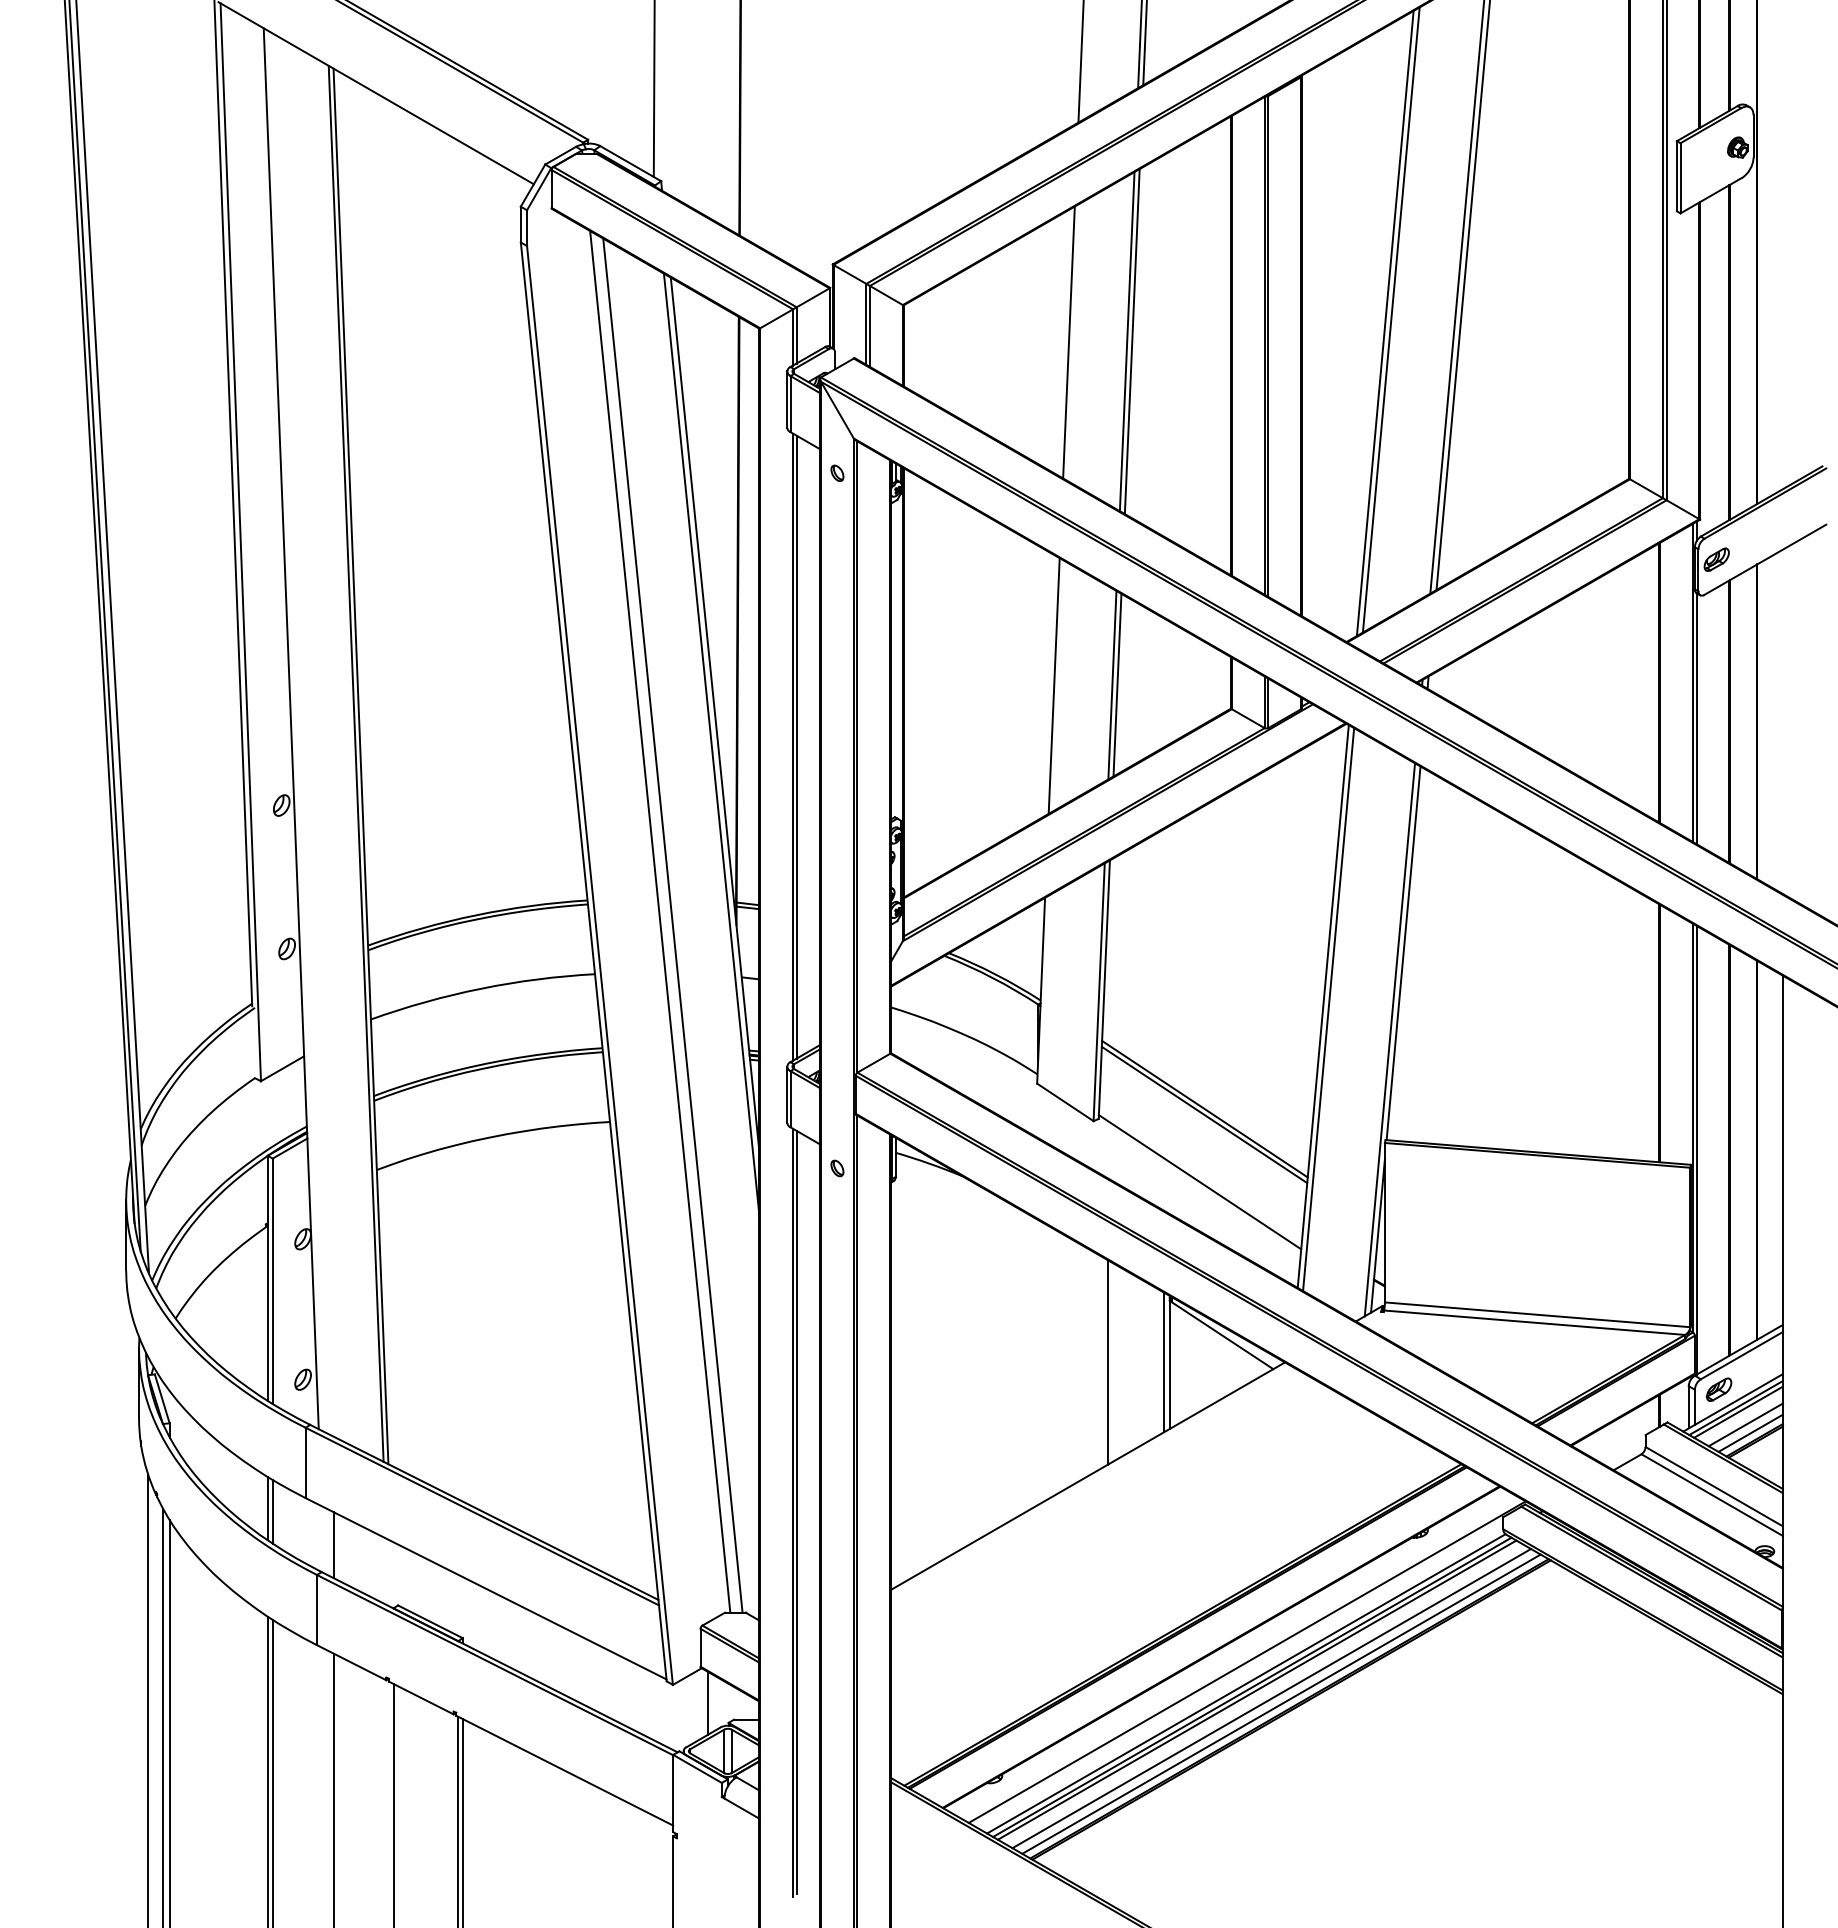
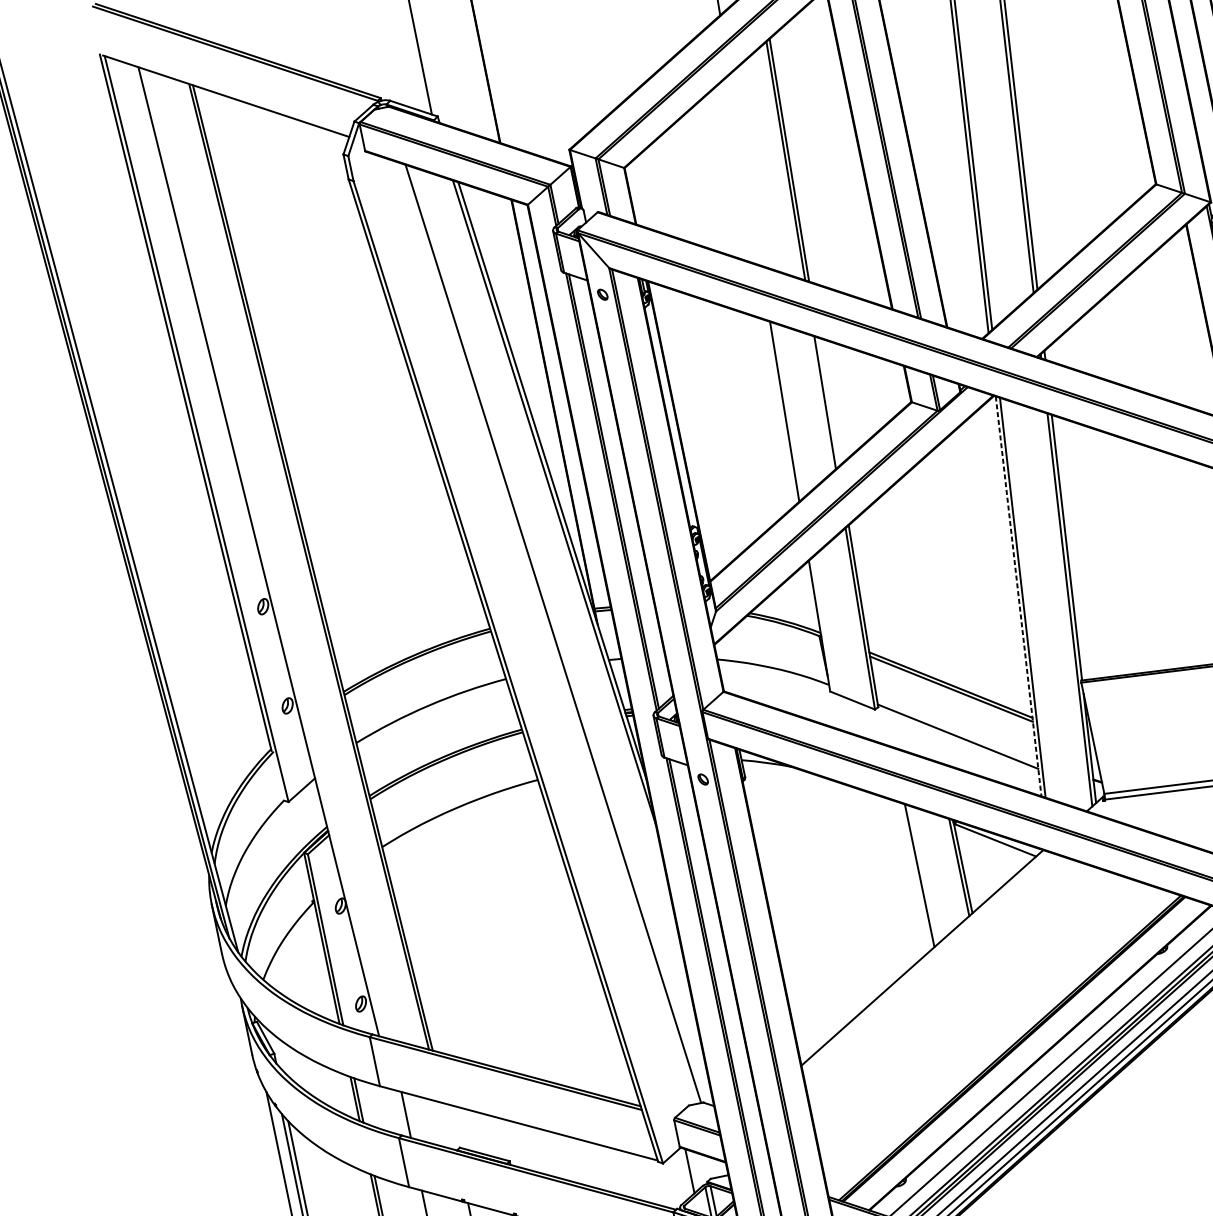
line: (1068, 342) -> (745, 170), removed
line: (1117, 684) -> (828, 401), removed
line: (660, 921) -> (544, 632), removed
line: (1323, 1006) -> (1018, 596), solid -> dashed

